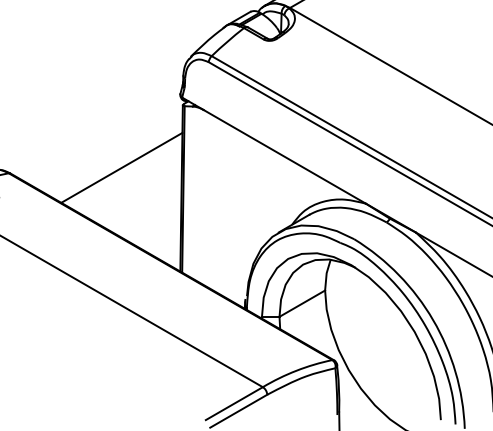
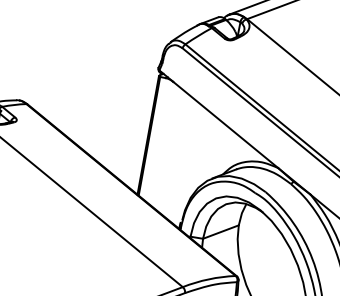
line: (121, 167) -> (107, 113), removed

